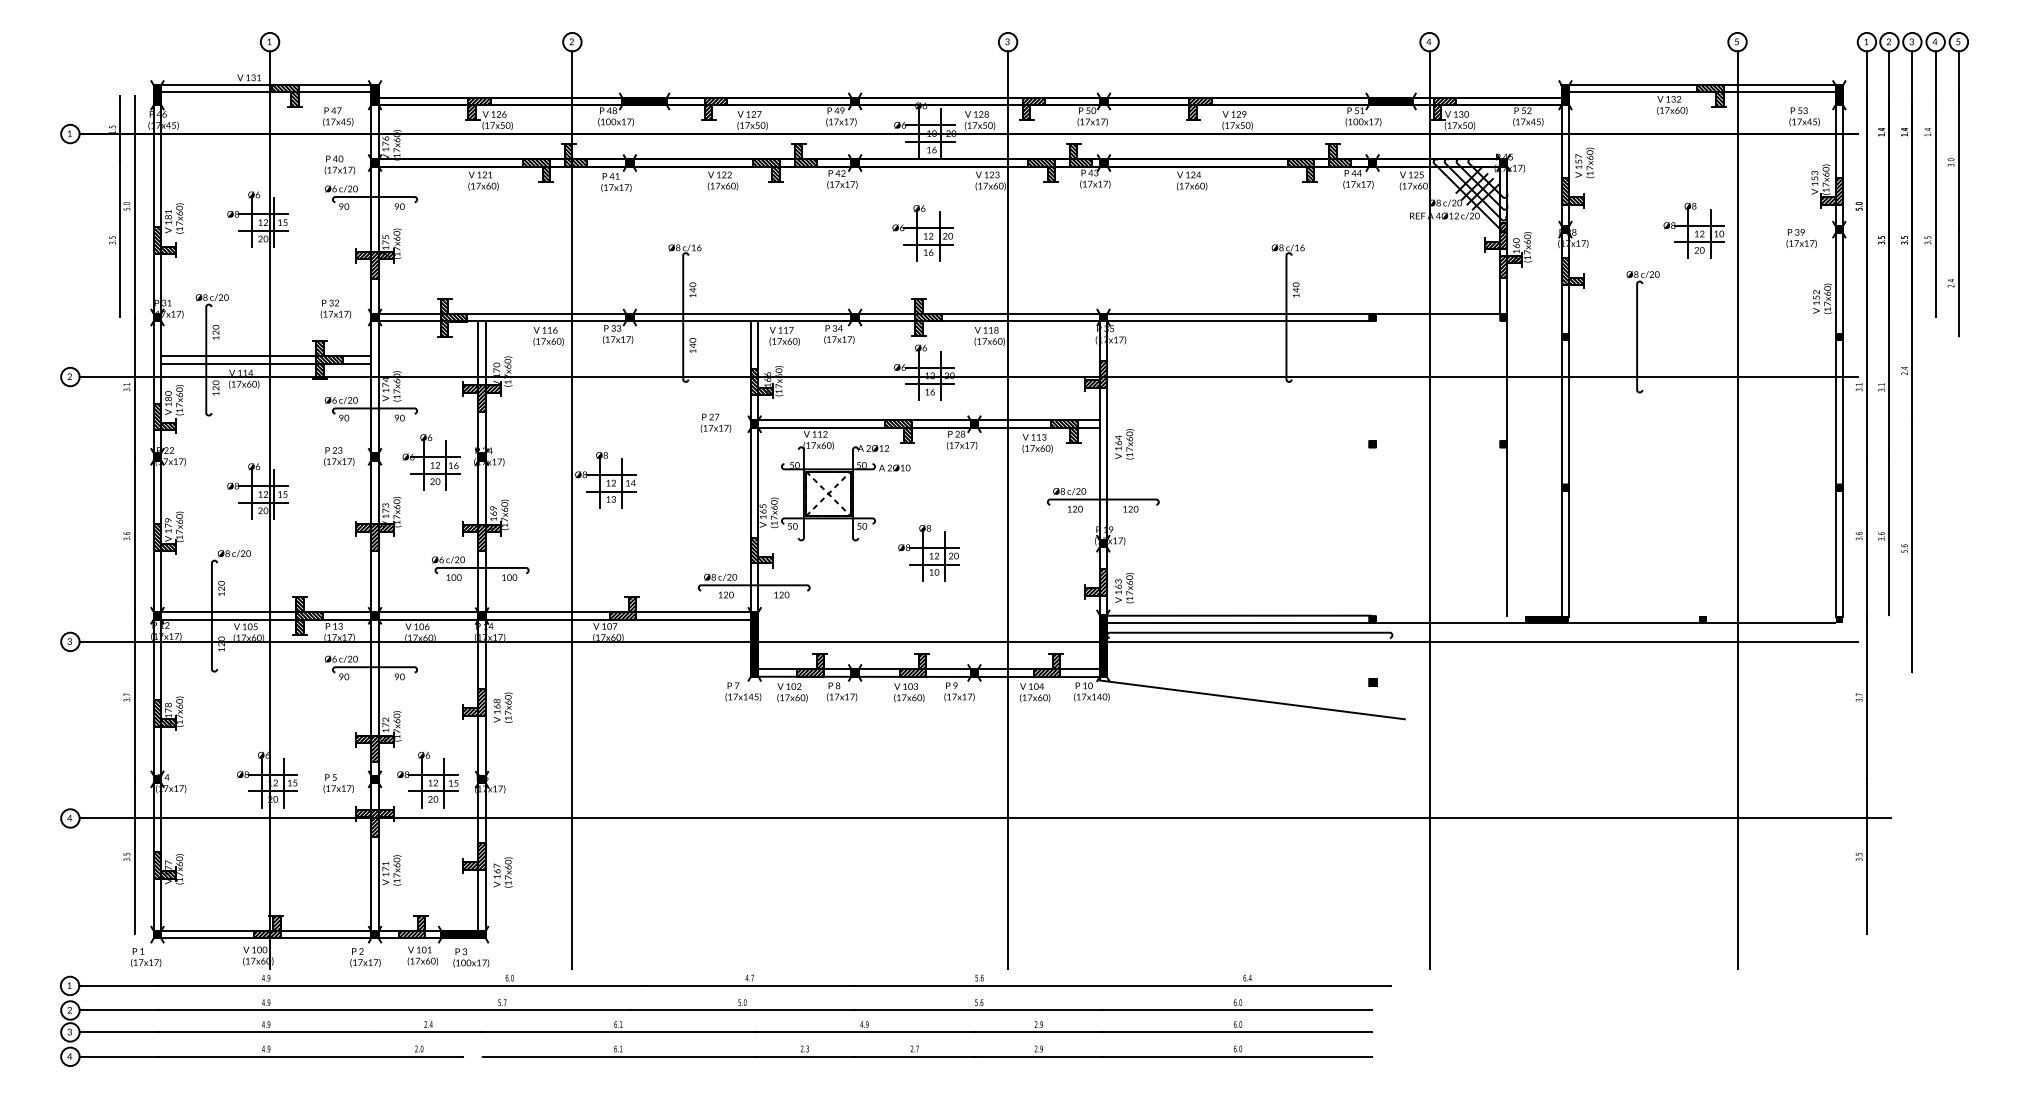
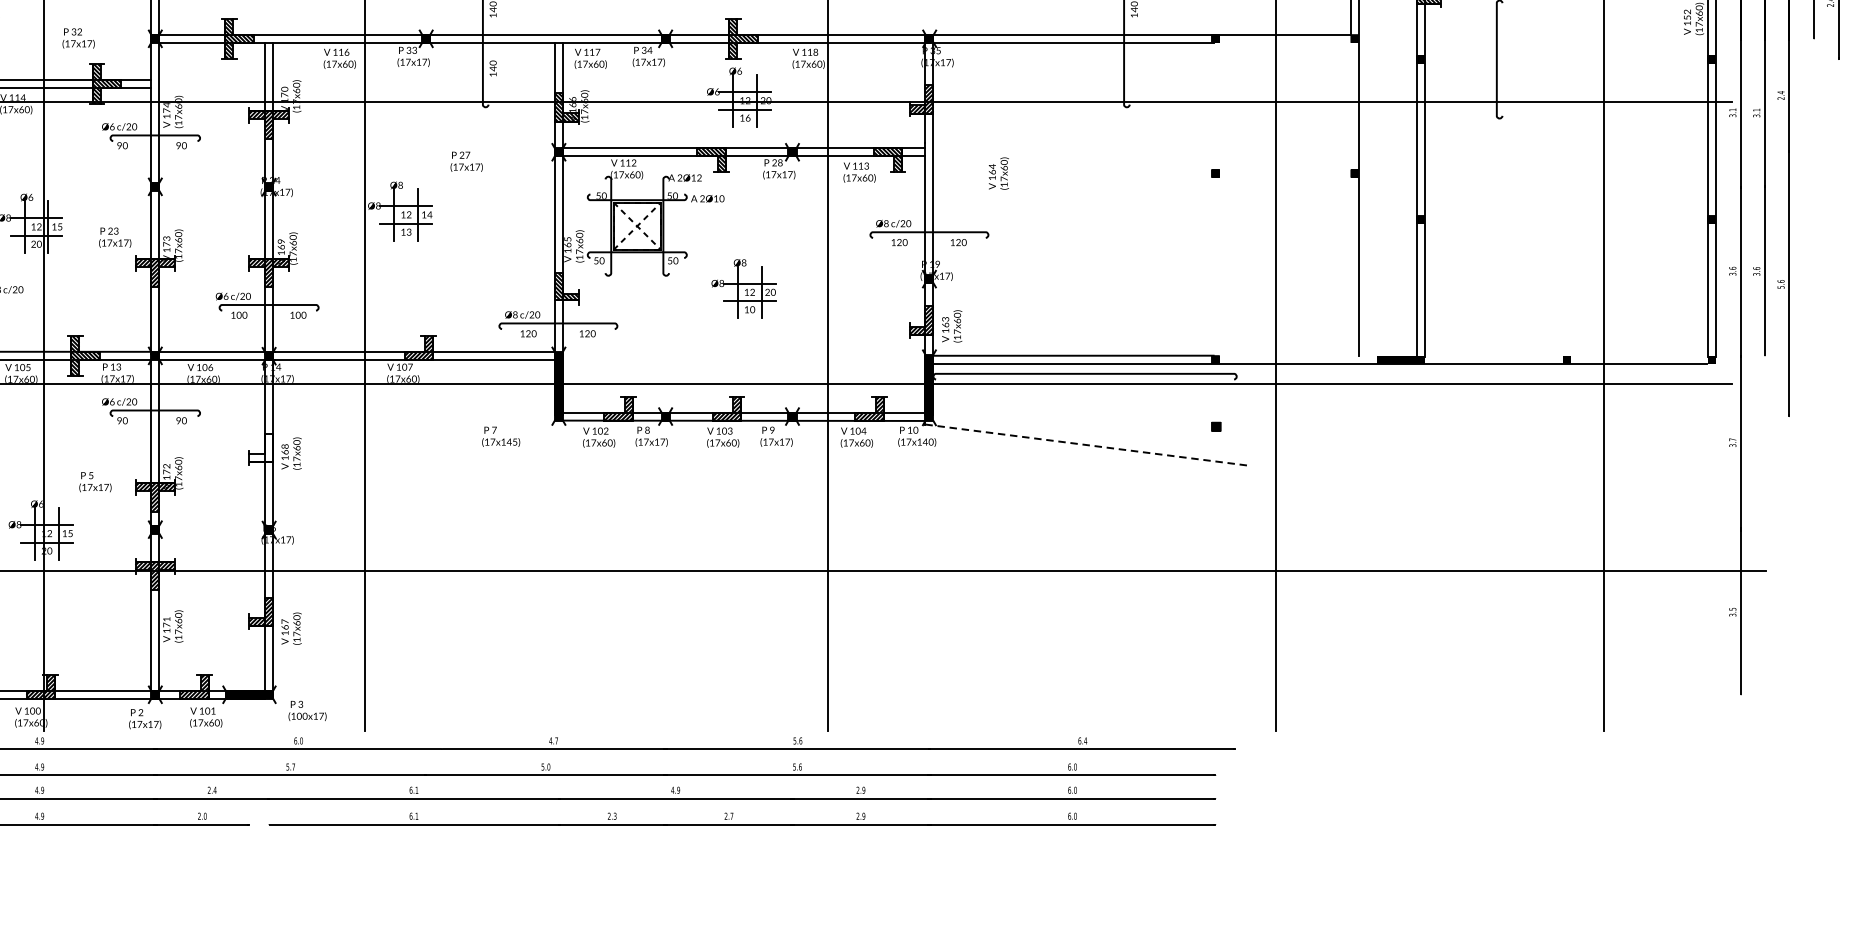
text: (335, 308) -> (78, 37), moved
text: (715, 422) -> (466, 161), moved
text: (1124, 444) -> (998, 173), moved
text: (339, 456) -> (115, 237), moved
part: (431, 462) -> (215, 192), removed
text: (743, 691) -> (501, 436), moved
line: (1252, 699) -> (1088, 444), solid -> dashed
hatch: (474, 702) -> (261, 447), removed
part: (427, 779) -> (211, 529), removed
text: (338, 783) -> (95, 482), moved
text: (471, 957) -> (307, 710), moved

